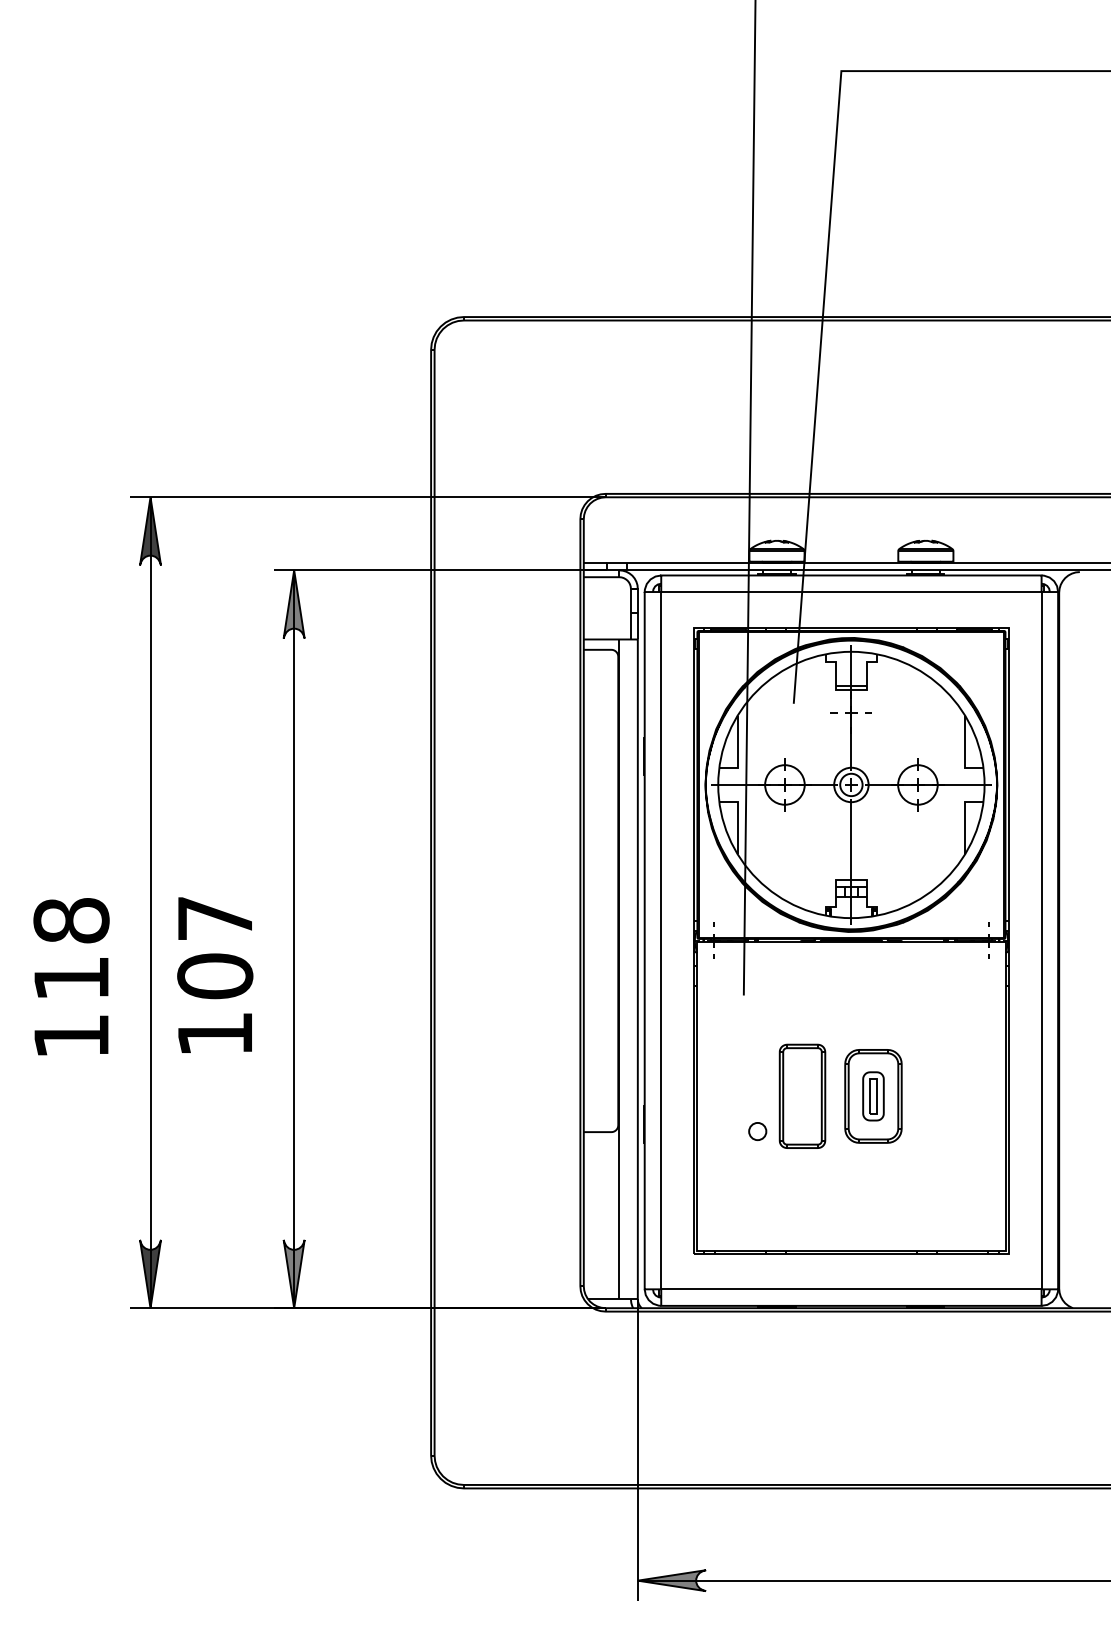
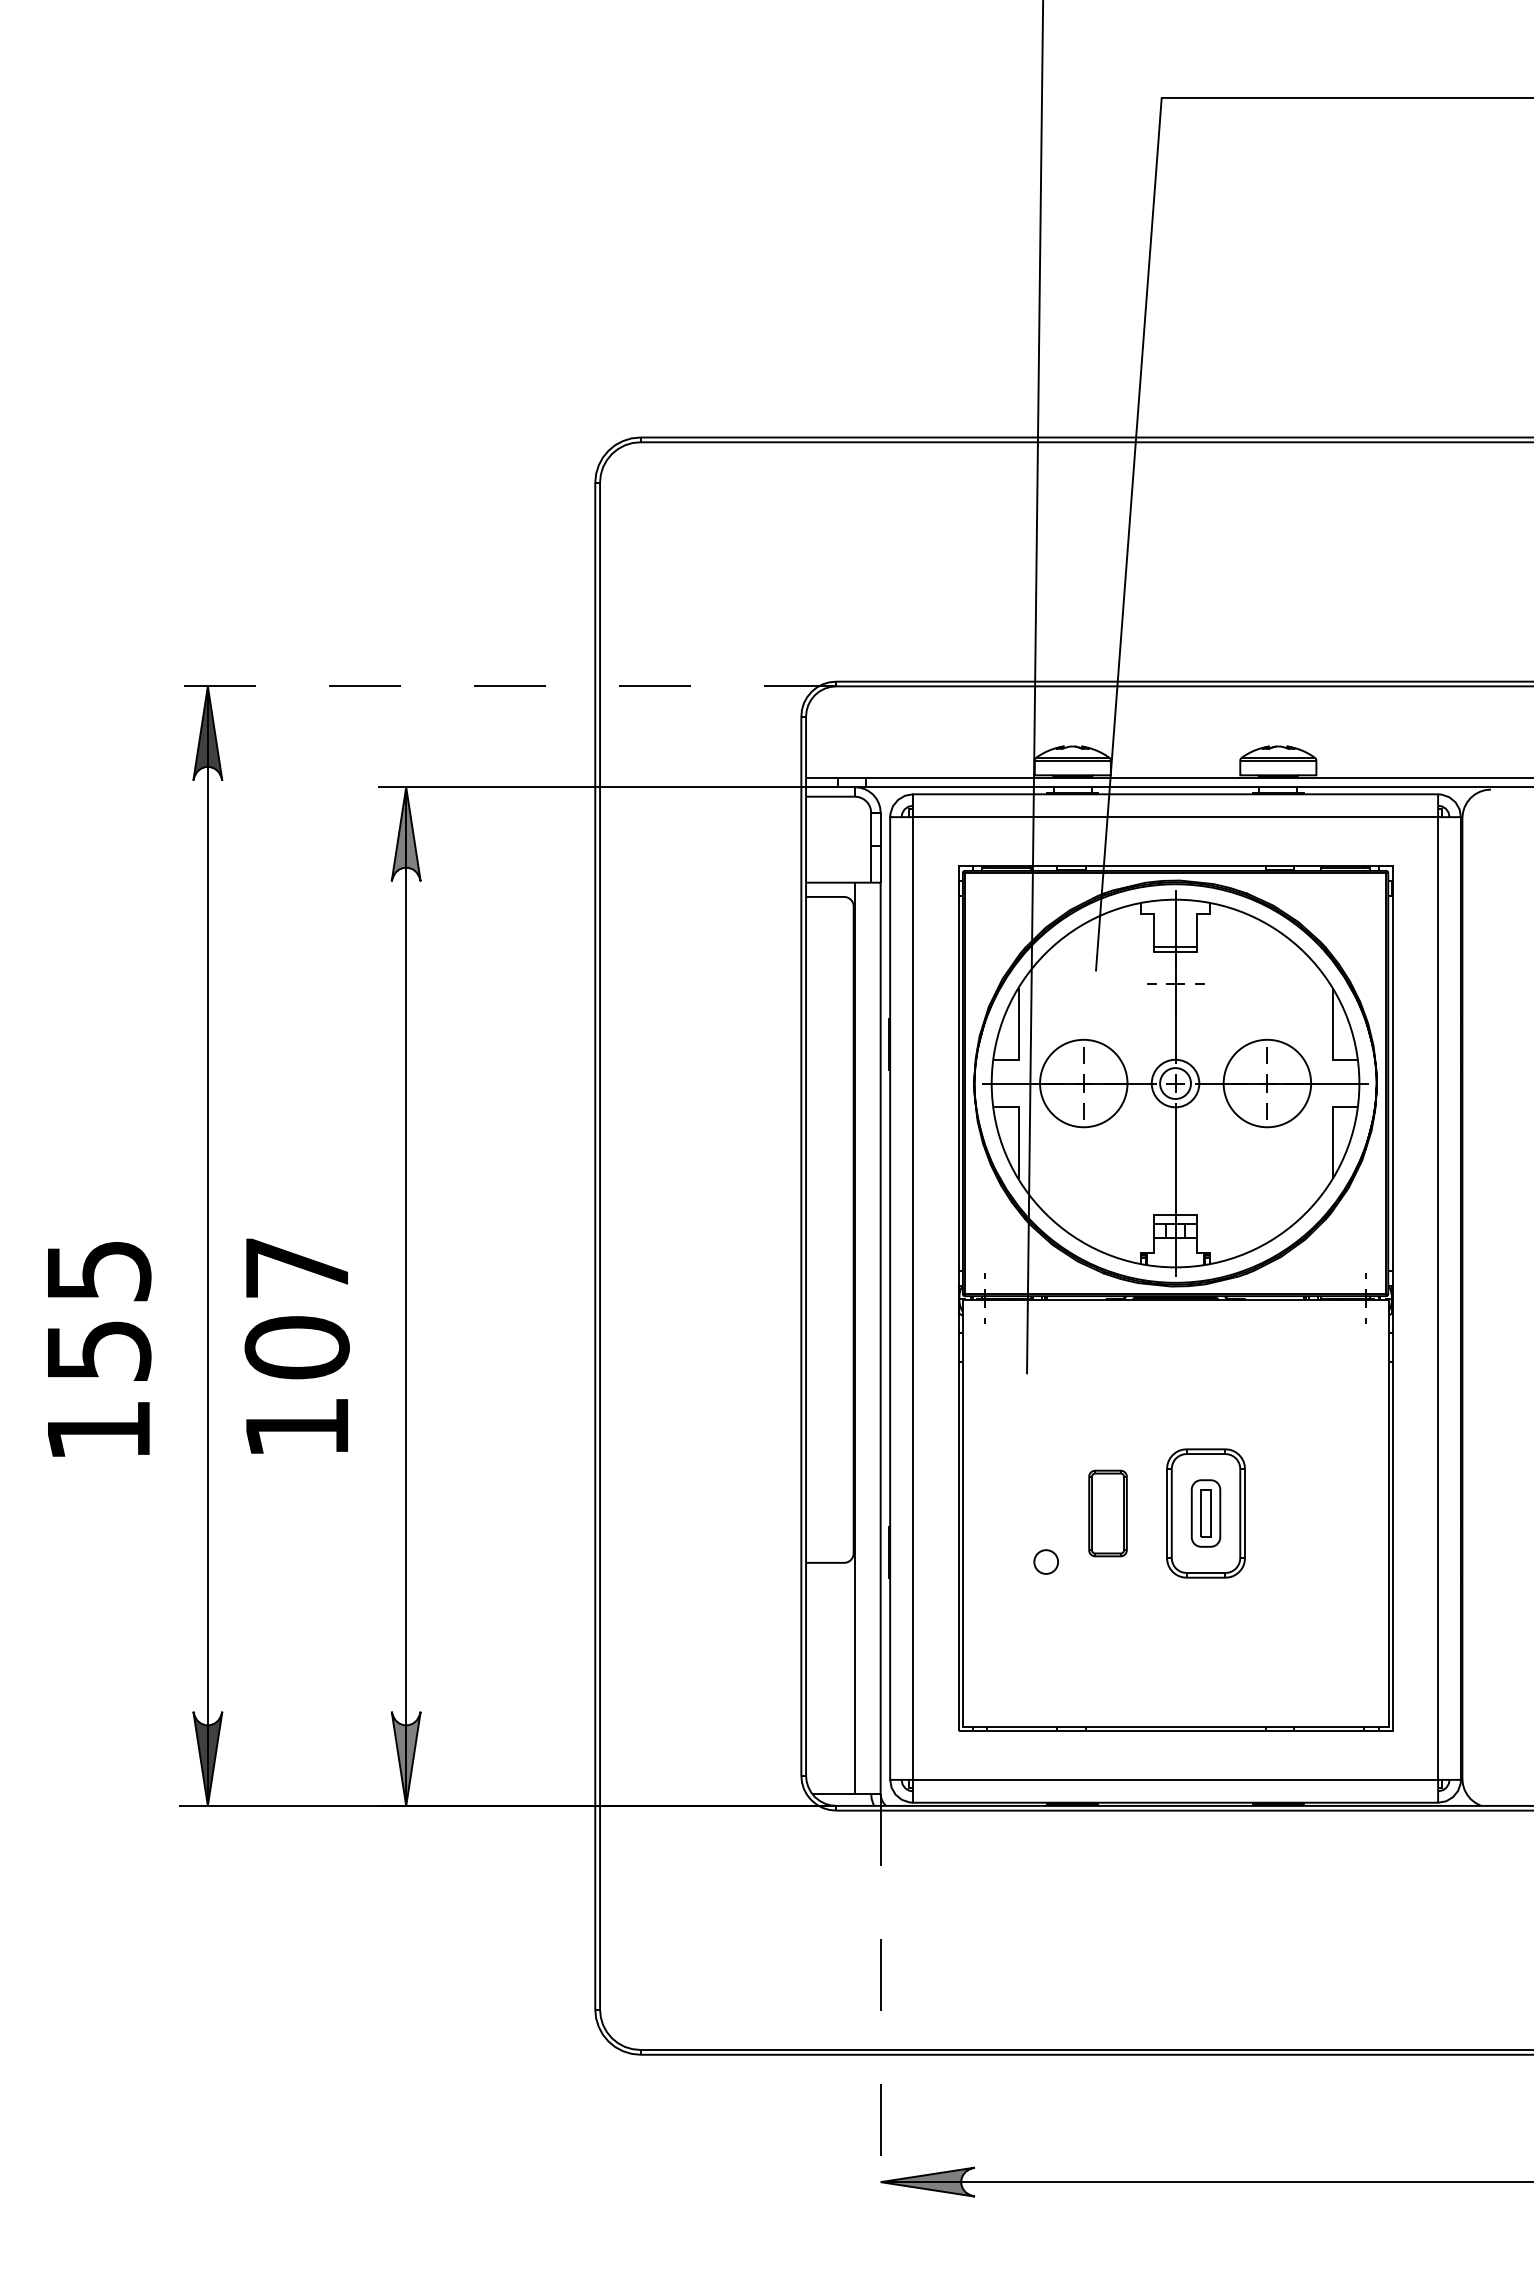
line: (367, 497) -> (507, 686), solid -> dashed
circle: (784, 784) -> (1083, 1083), size x1.6
circle: (918, 784) -> (1267, 1083), size x1.6
text: (71, 948) -> (98, 1309), 118 -> 155
part: (802, 1096) -> (1107, 1513), size x0.6
line: (637, 1450) -> (880, 2002), solid -> dashed

